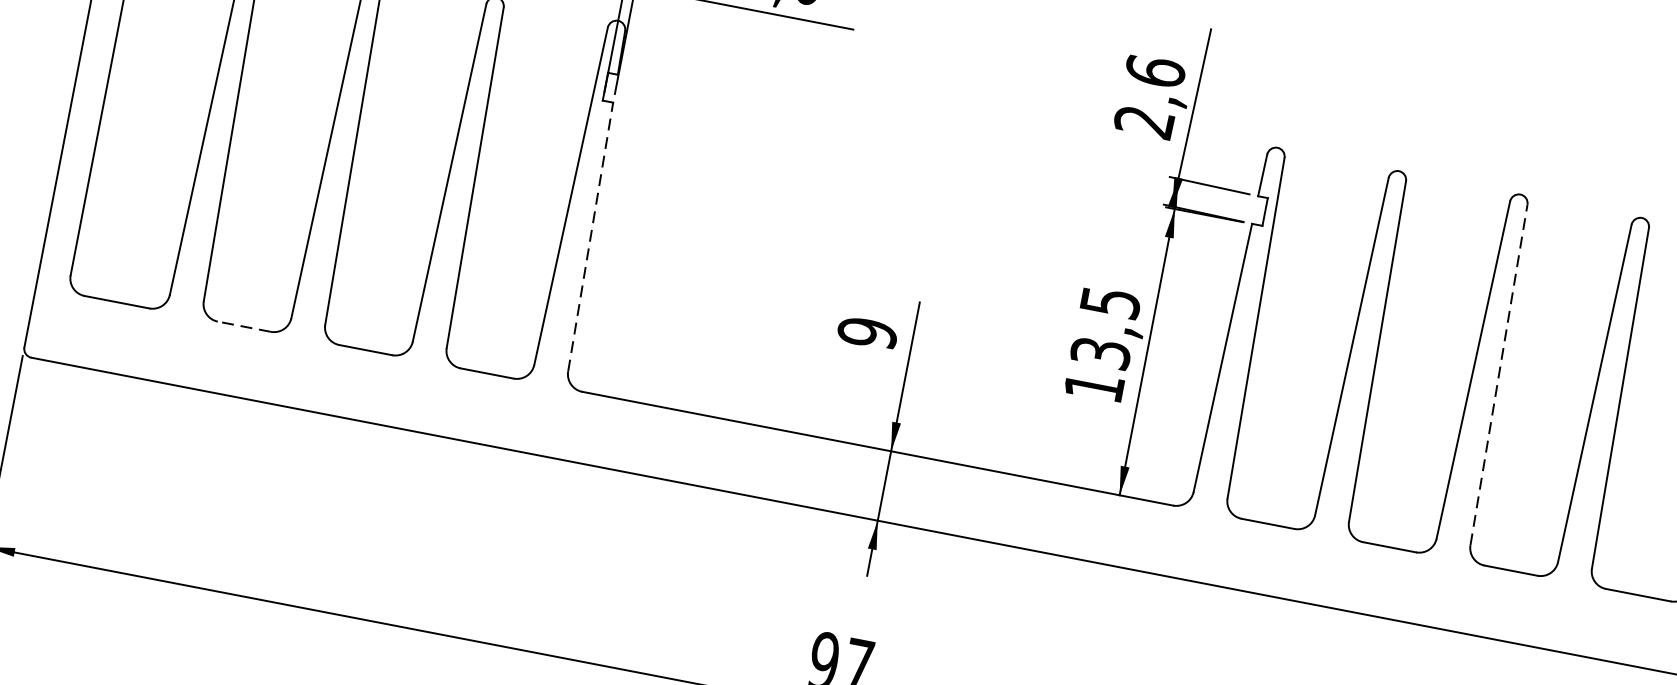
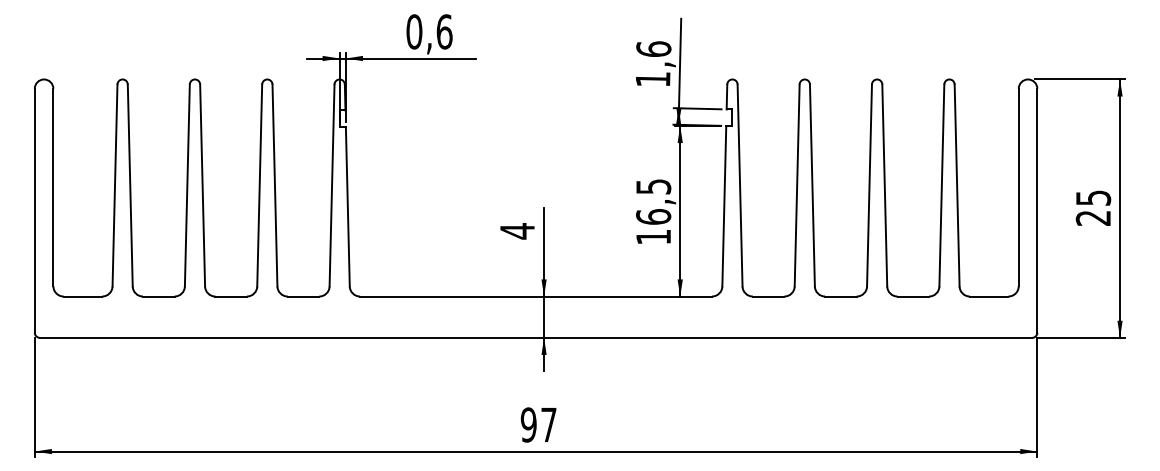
text: (1143, 121) -> (652, 79), 2,6 -> 1,6
line: (590, 236) -> (347, 206), dashed -> solid
line: (243, 326) -> (158, 296), dashed -> solid
text: (867, 333) -> (517, 231), 9 -> 4
text: (1100, 352) -> (653, 216), 13,5 -> 16,5
line: (1498, 374) -> (884, 185), dashed -> solid

